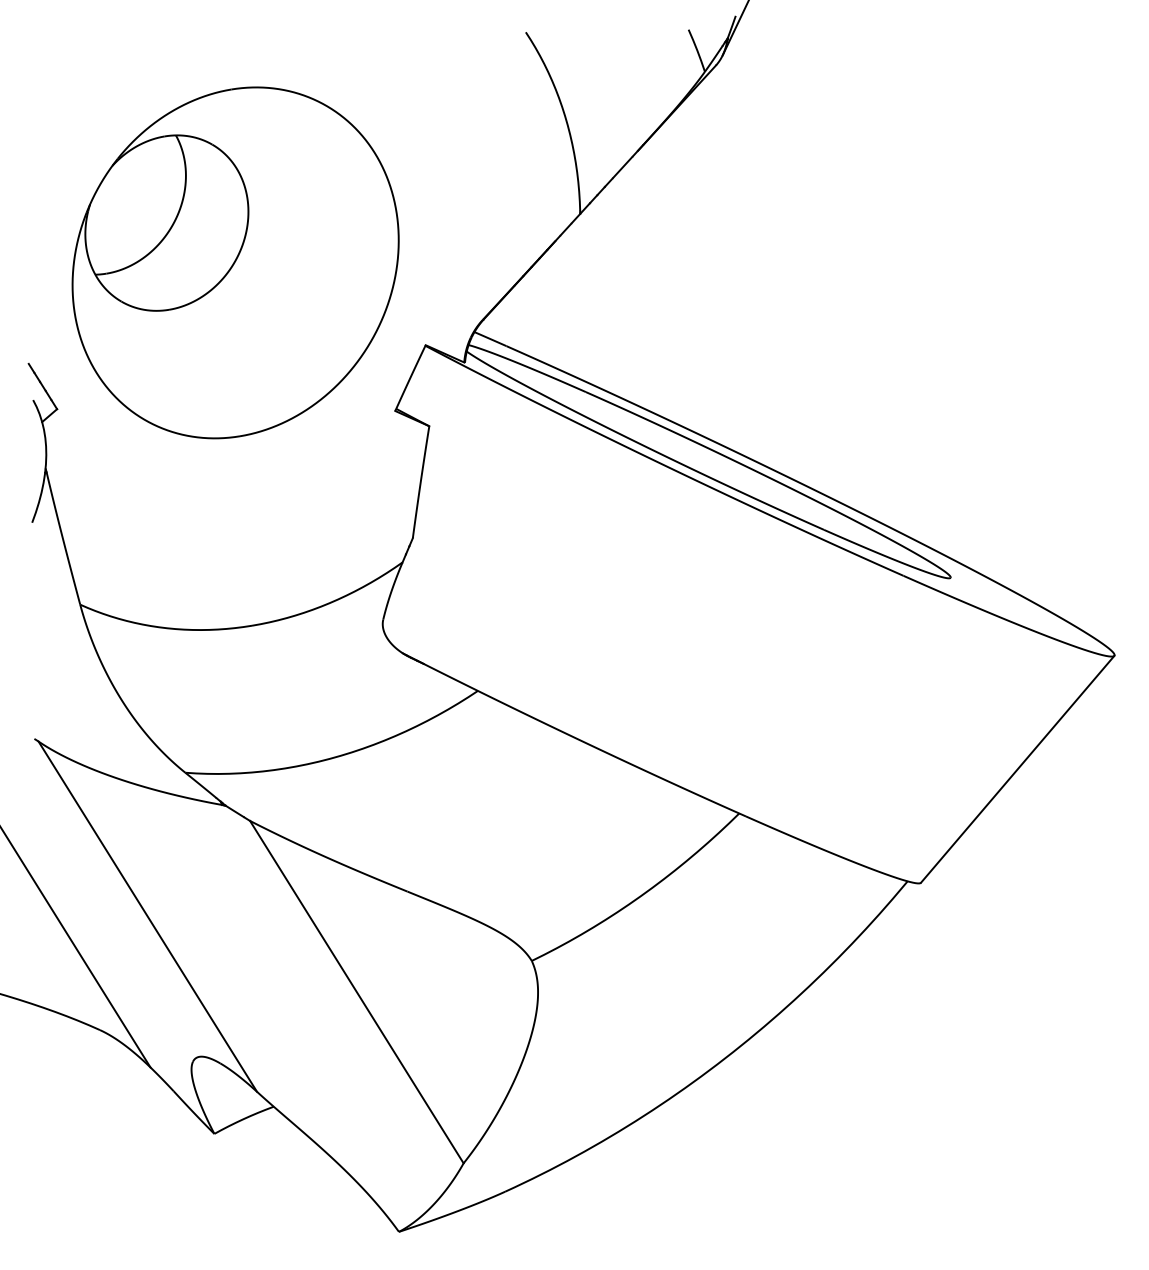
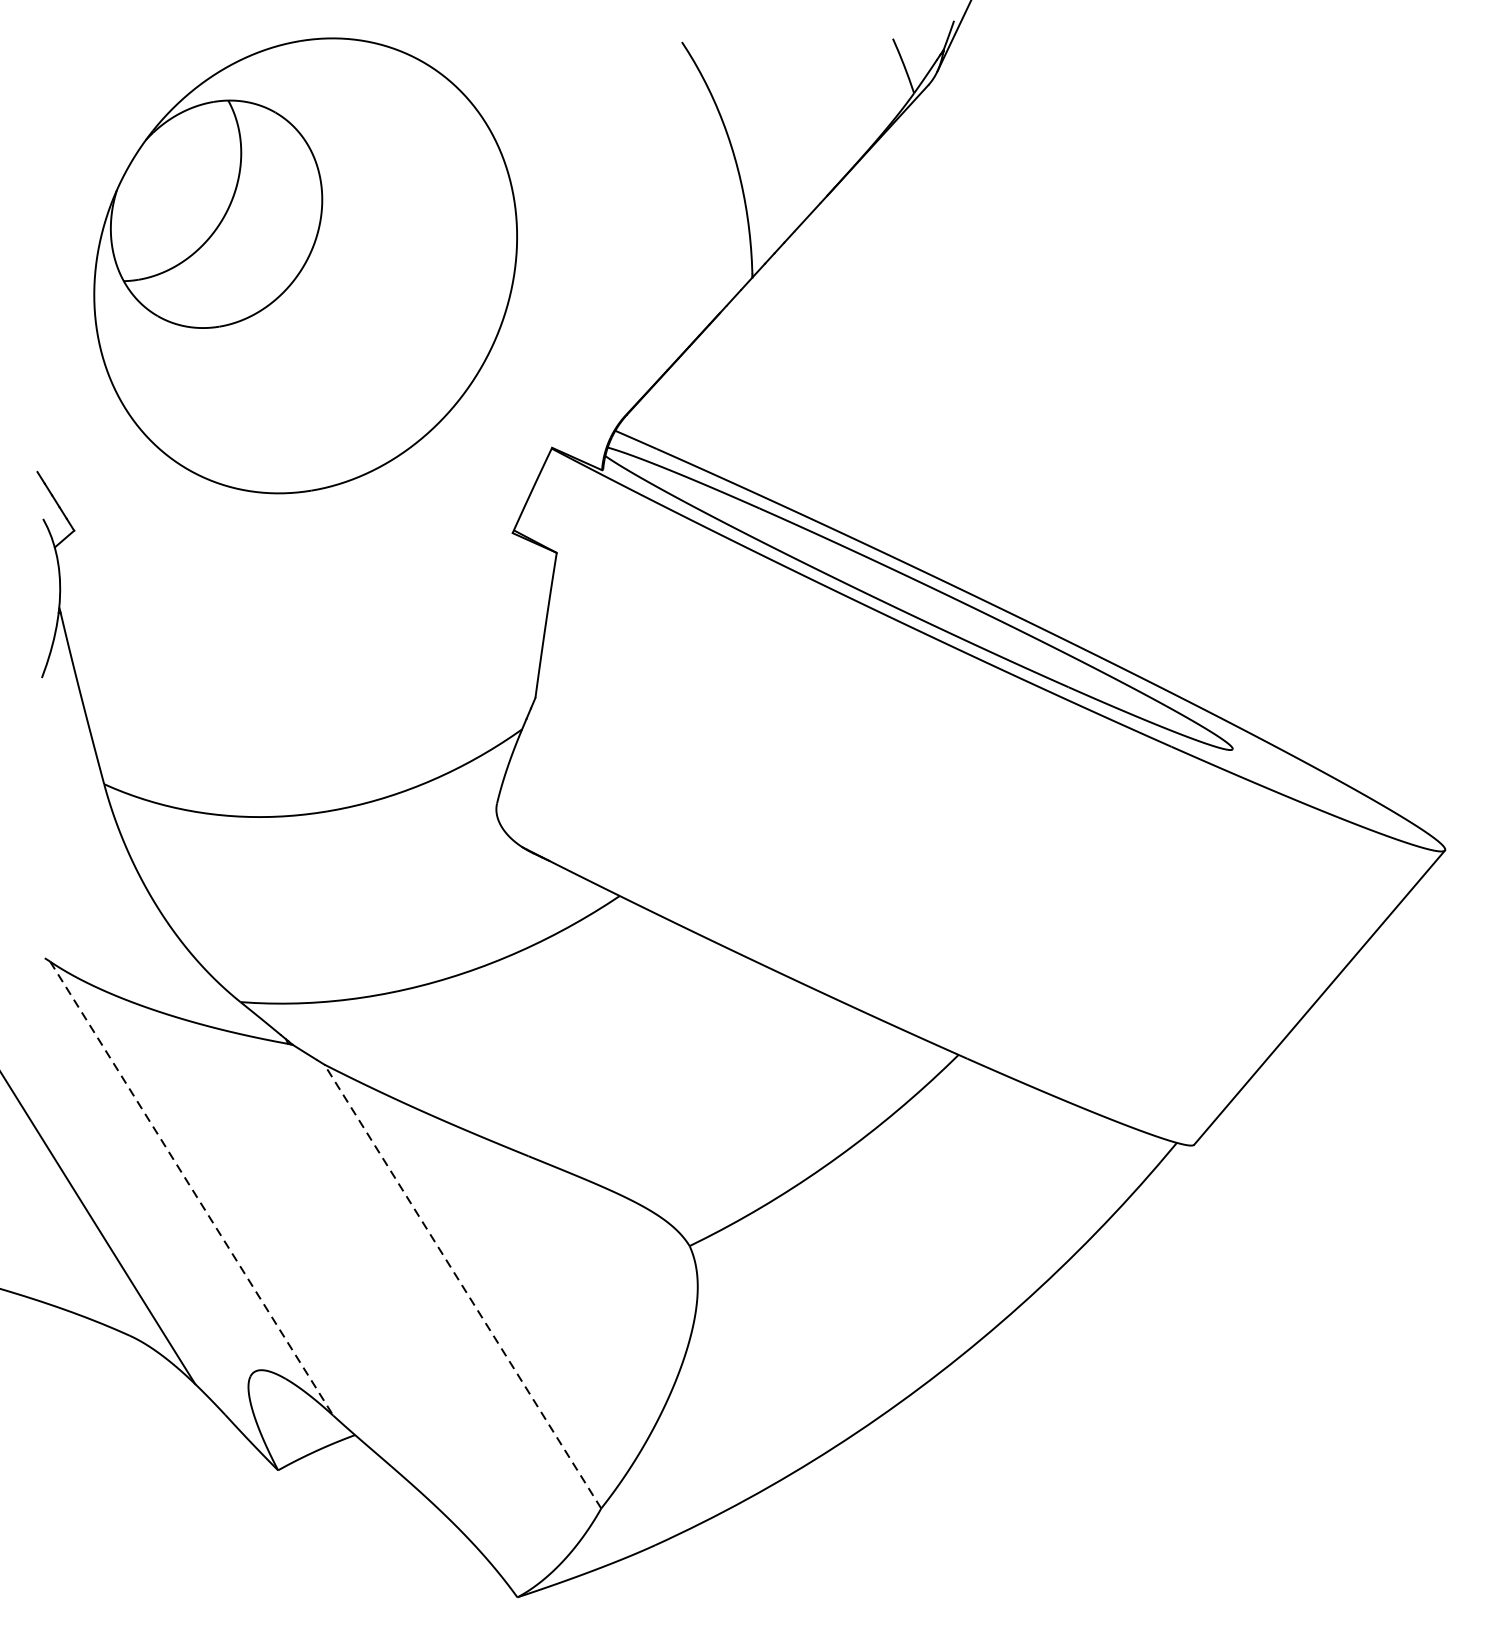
part: (235, 262) -> (305, 265), moved
line: (148, 917) -> (192, 1189), solid -> dashed
line: (356, 992) -> (462, 1286), solid -> dashed

